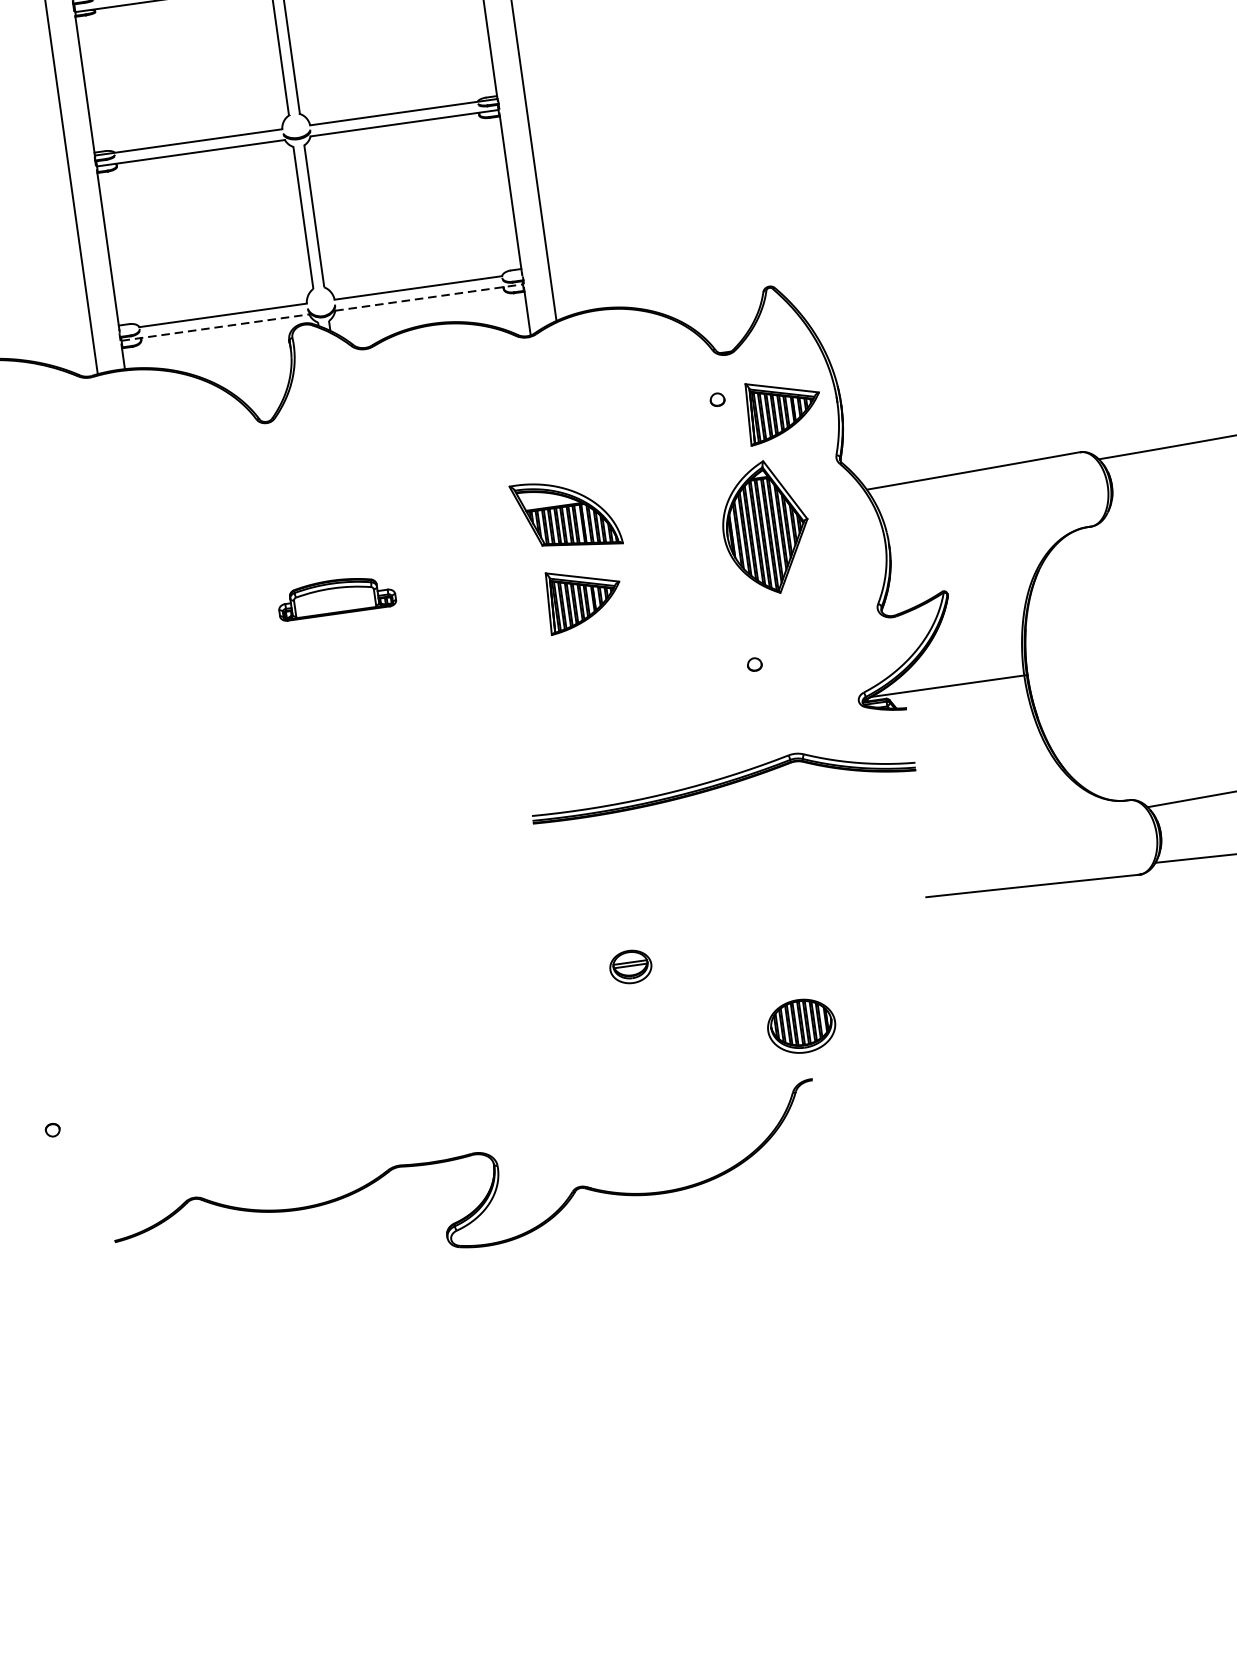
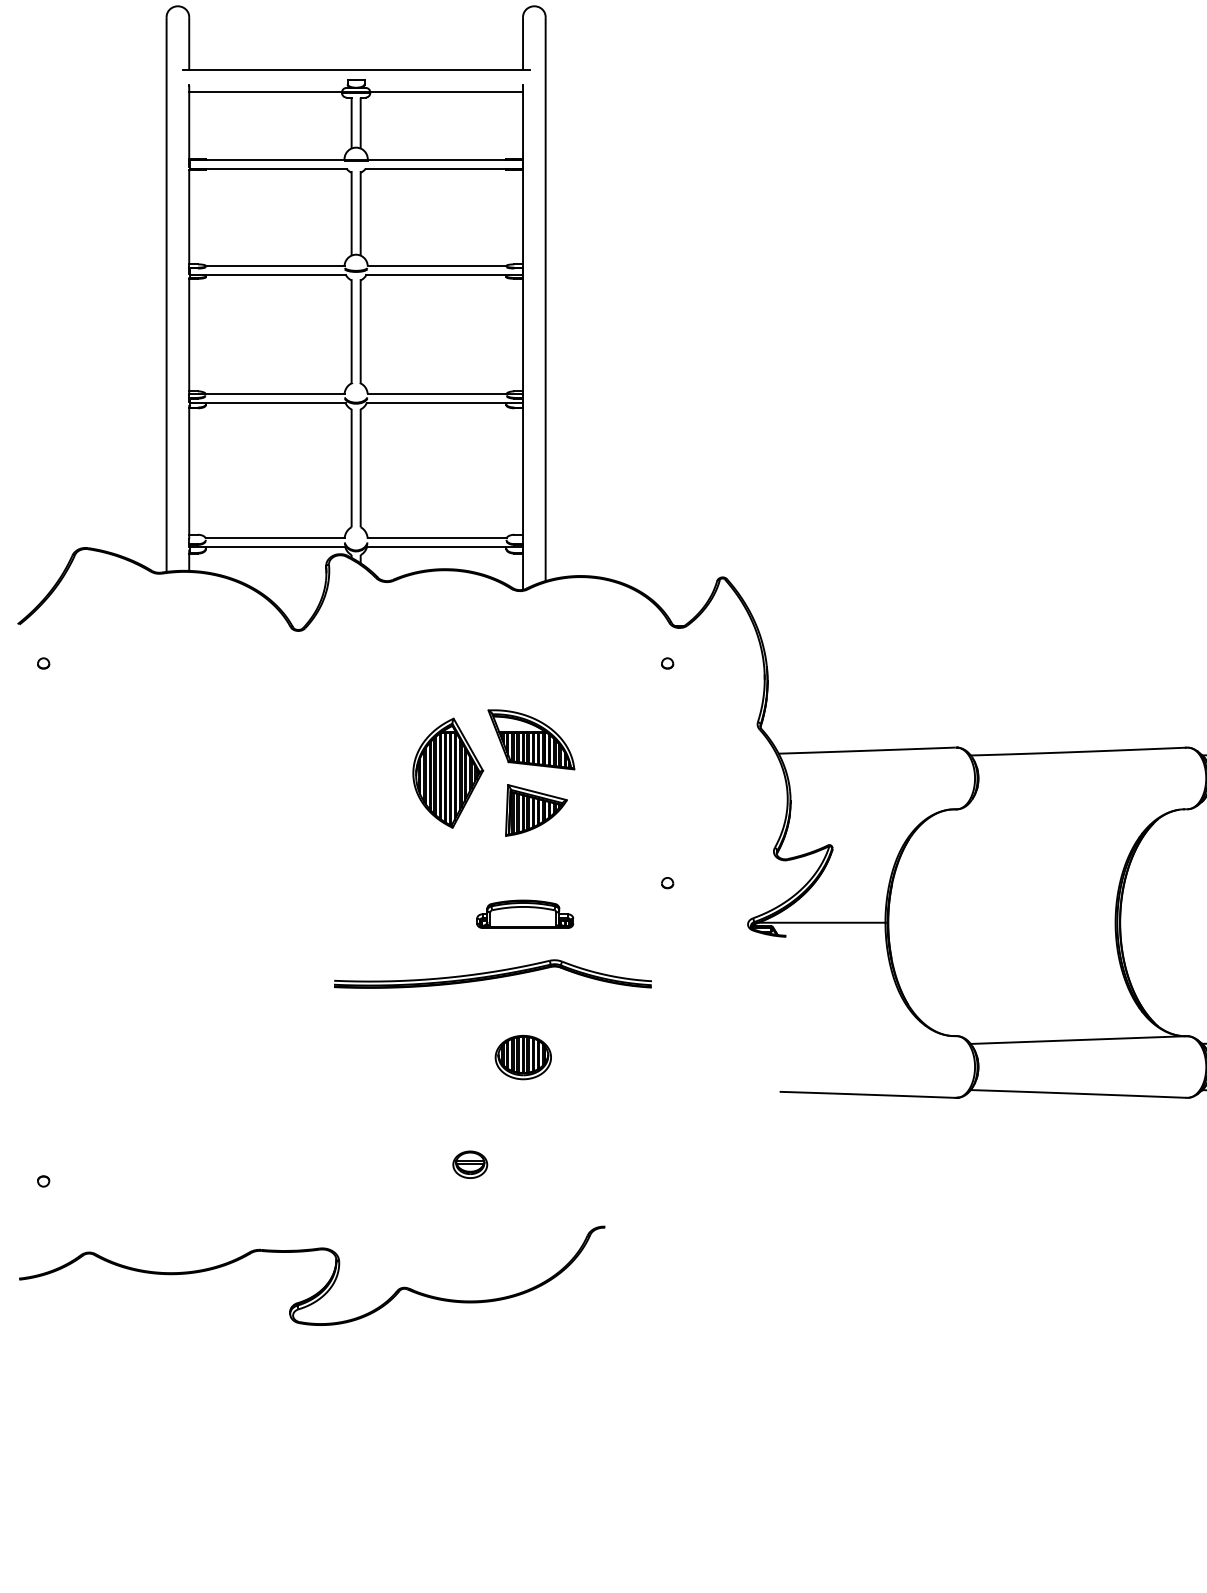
line: (428, 297) -> (444, 547), dashed -> solid
line: (215, 327) -> (267, 547), dashed -> solid
part: (784, 410) -> (720, 679), removed
part: (766, 526) -> (448, 772), moved
part: (336, 595) -> (525, 913), moved
part: (721, 780) -> (492, 973), moved
part: (631, 966) -> (470, 1164), moved
part: (800, 1026) -> (522, 1057), moved
part: (483, 1197) -> (324, 1285), moved

